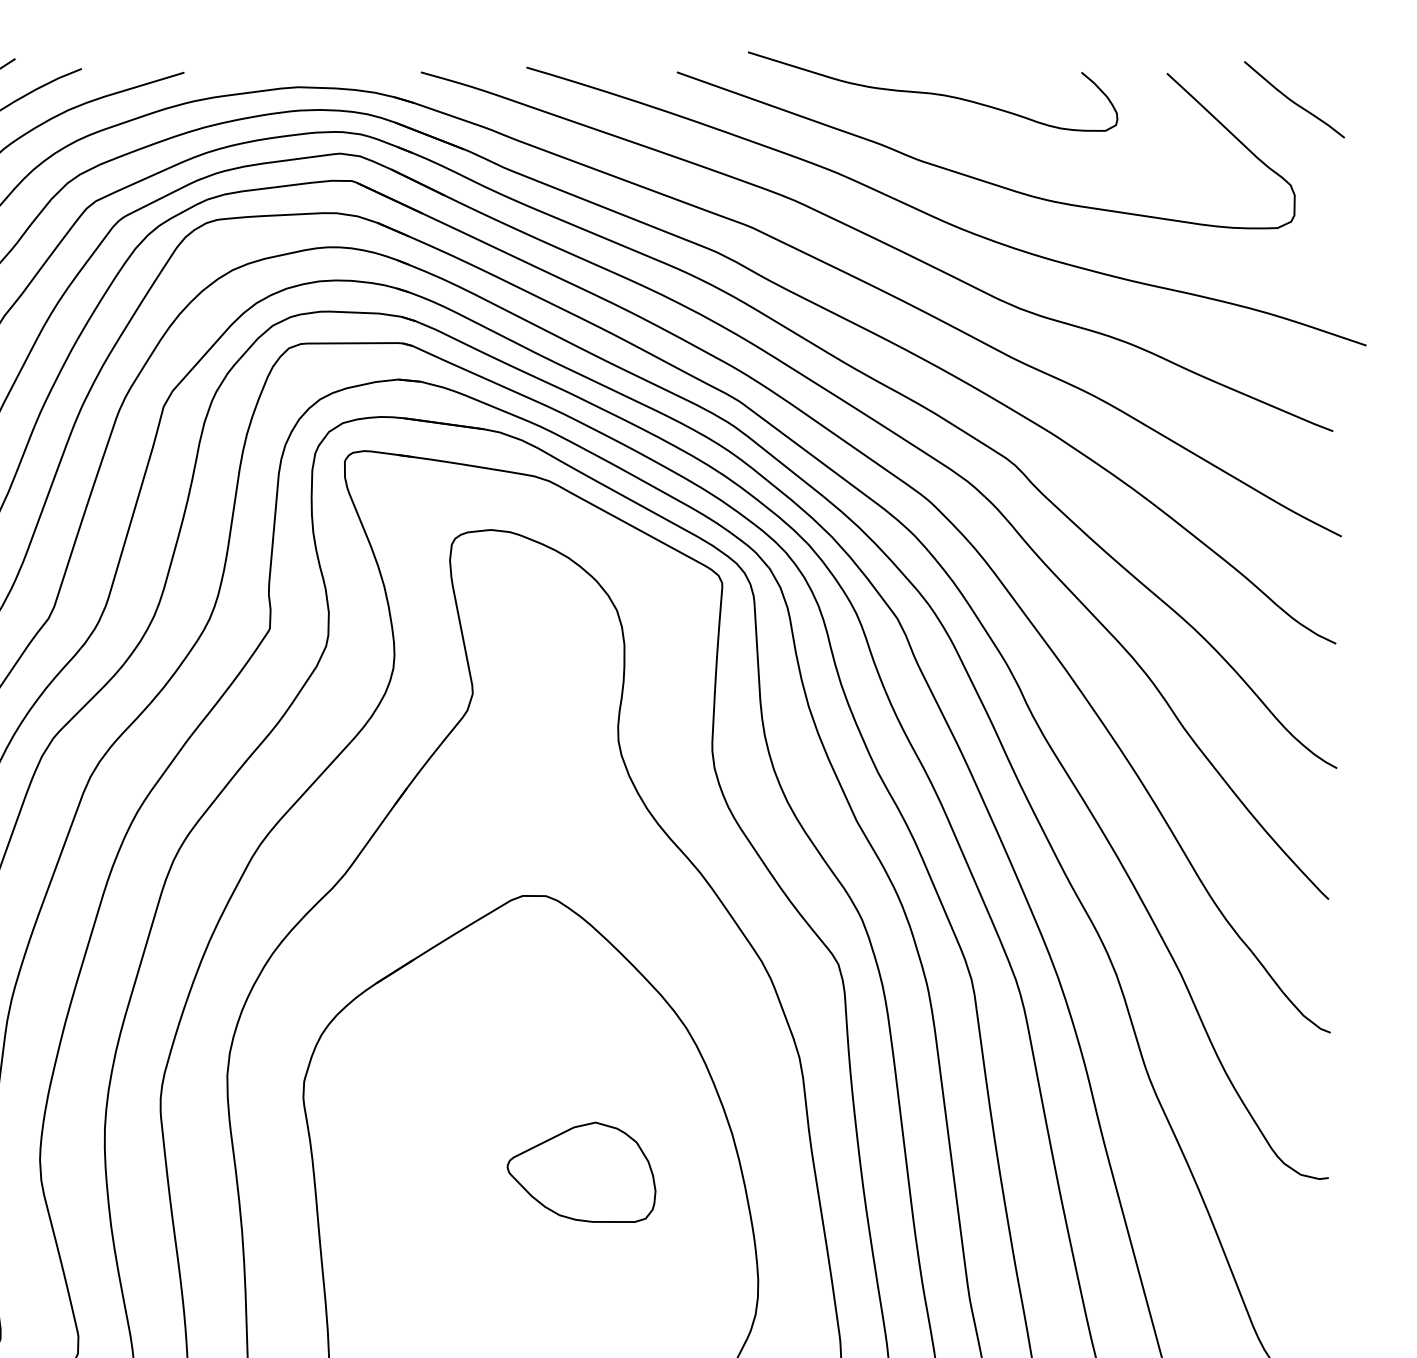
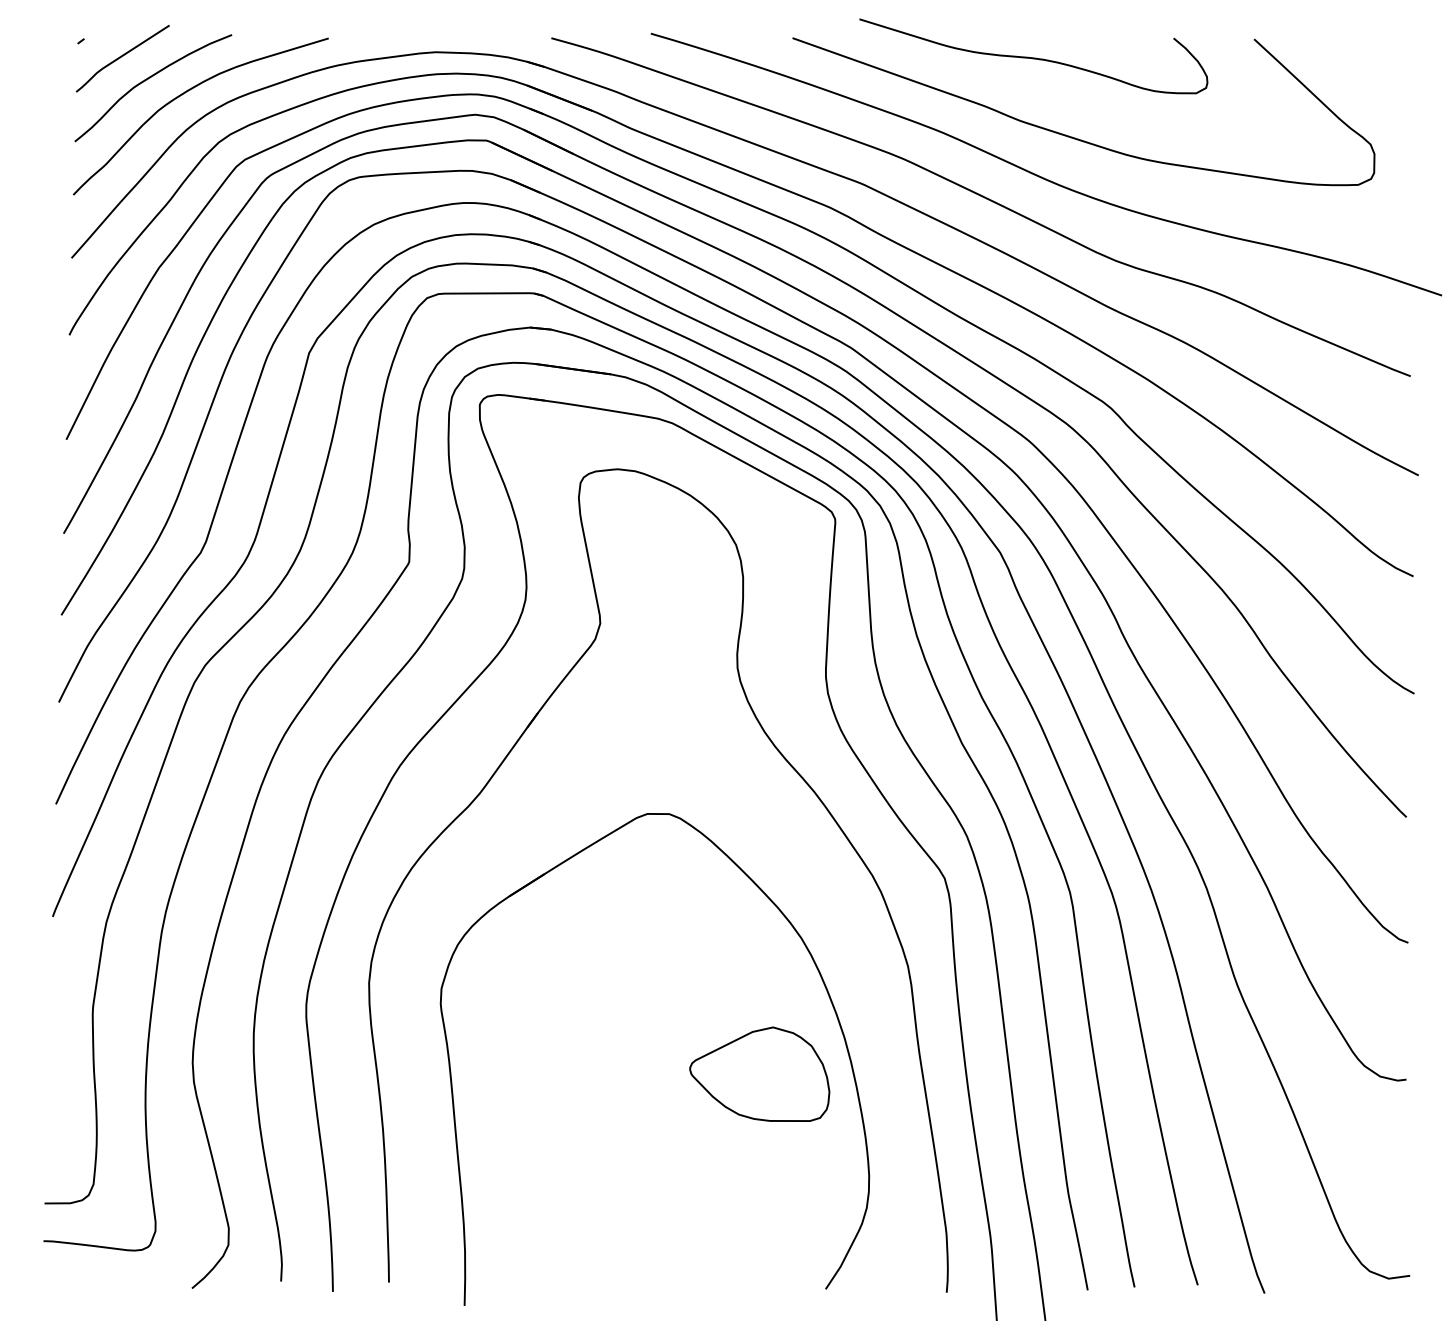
curve: (1292, 100) -> (1372, 64), removed
part: (581, 1171) -> (759, 1073), moved

